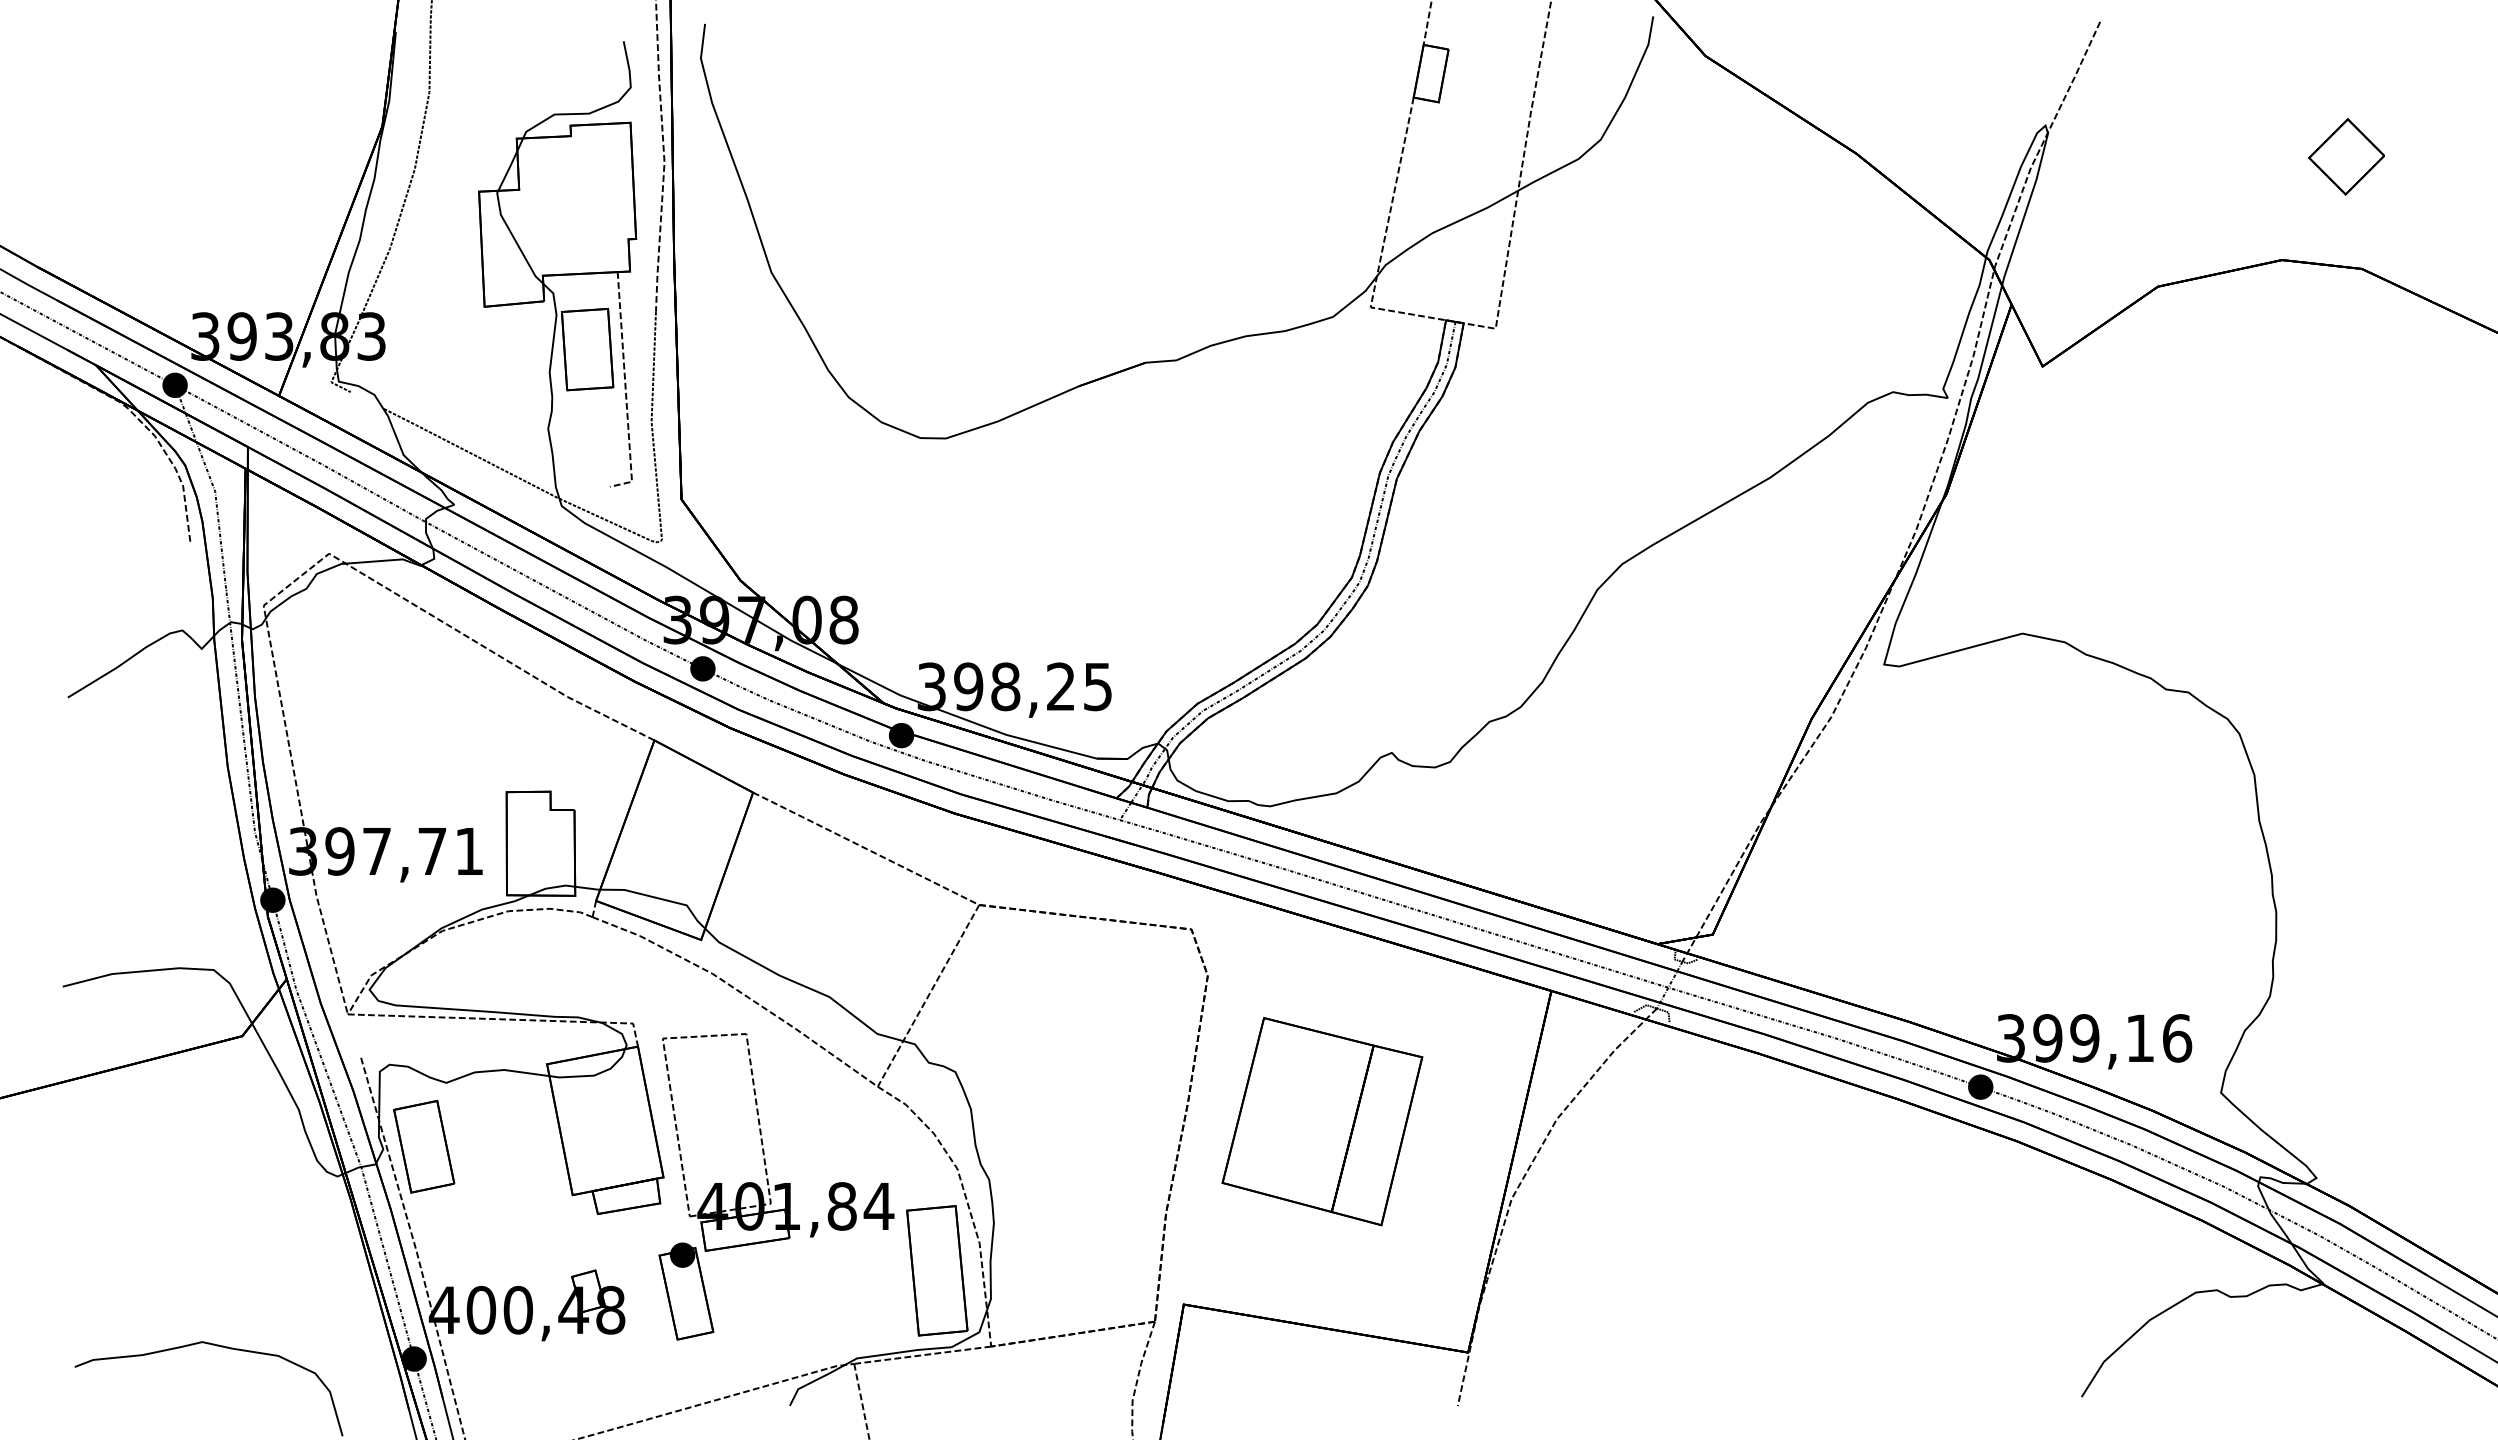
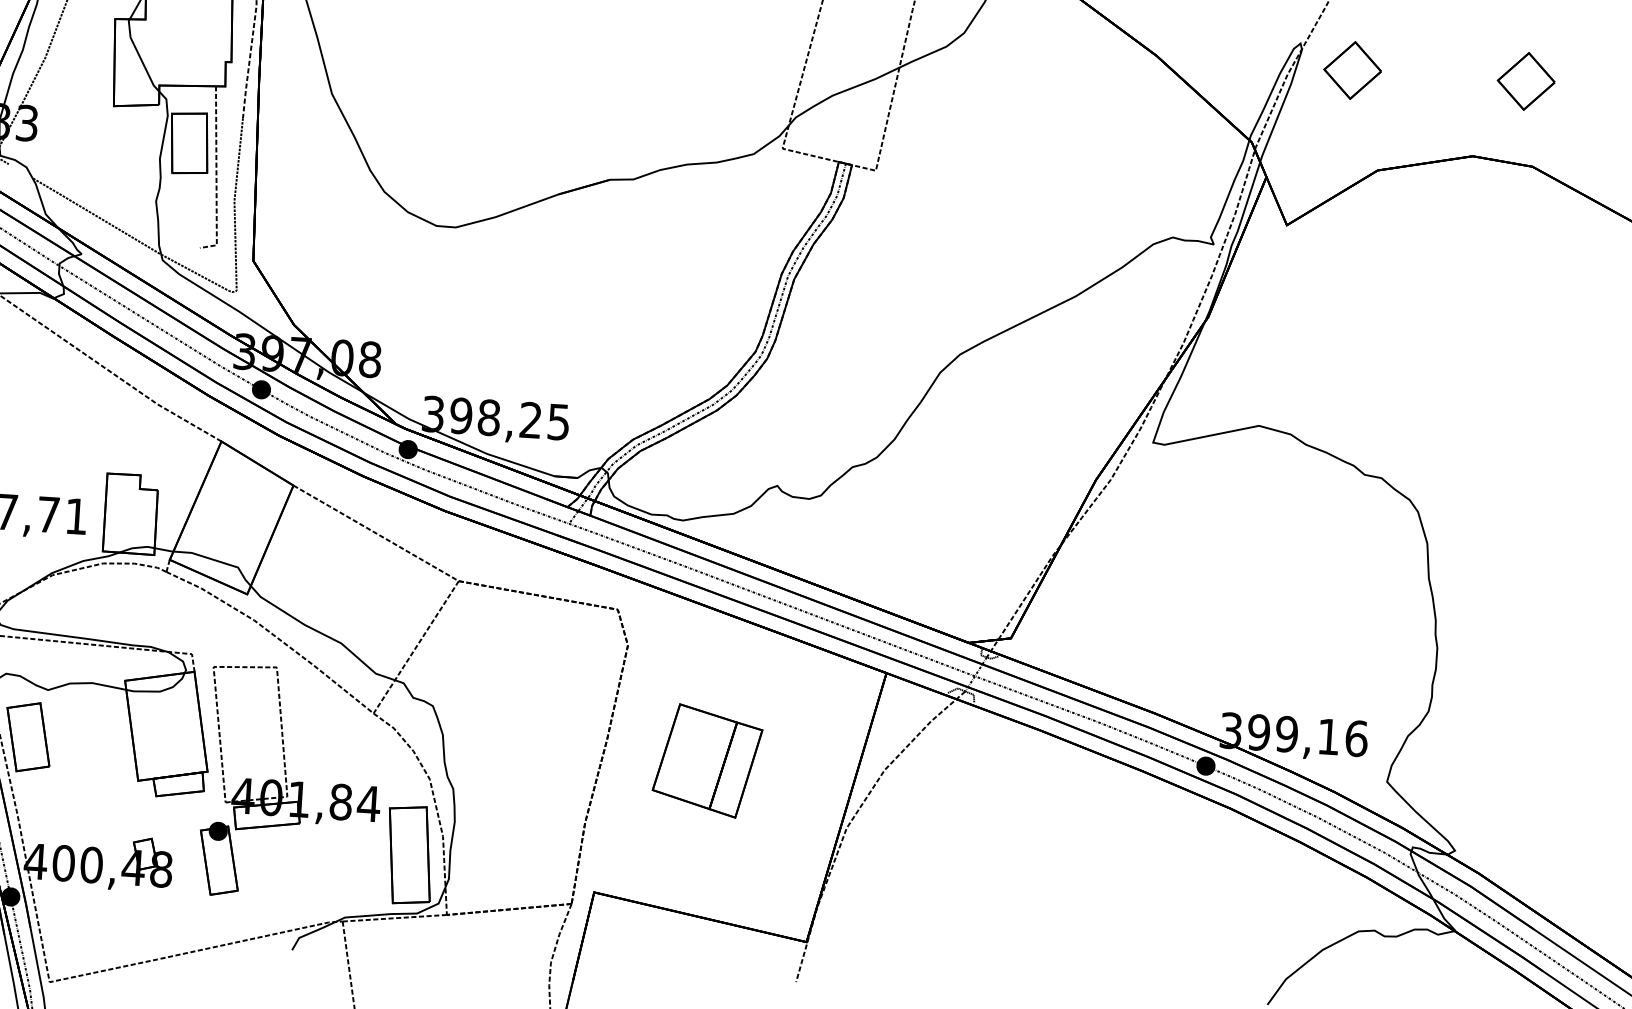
part: (2116, 156) -> (1352, 70), added
part: (1322, 1121) -> (707, 760), size x0.7

